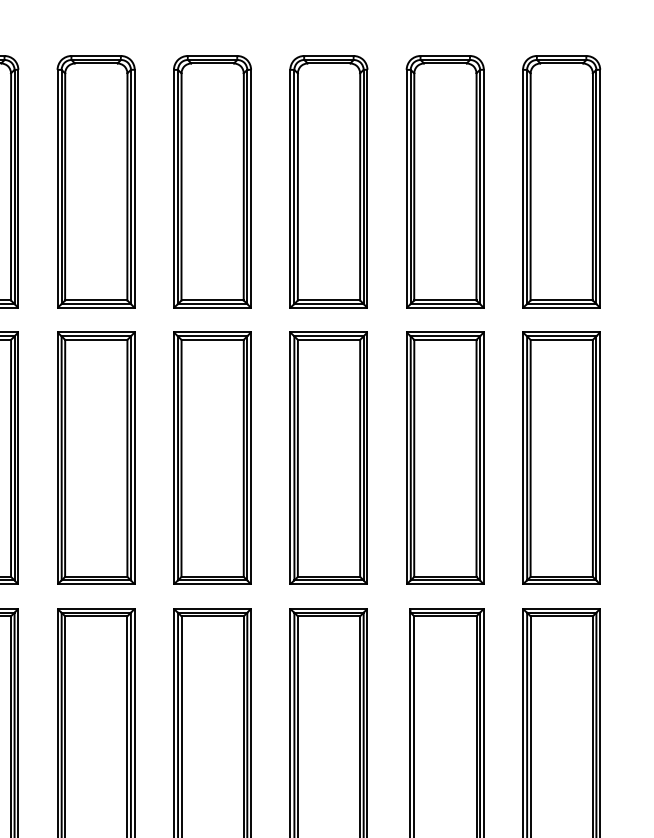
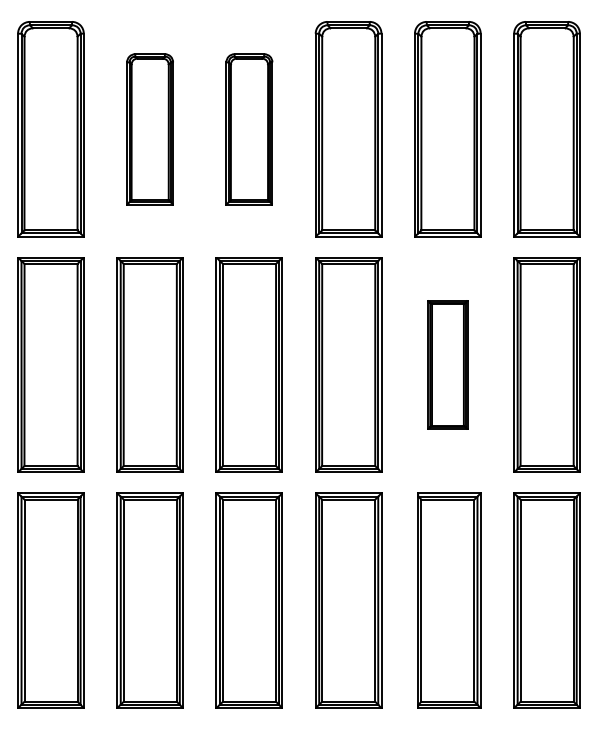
part: (95, 182) -> (149, 129), size x0.7
part: (212, 182) -> (249, 129), size x0.7
part: (444, 457) -> (447, 364), size x0.6

